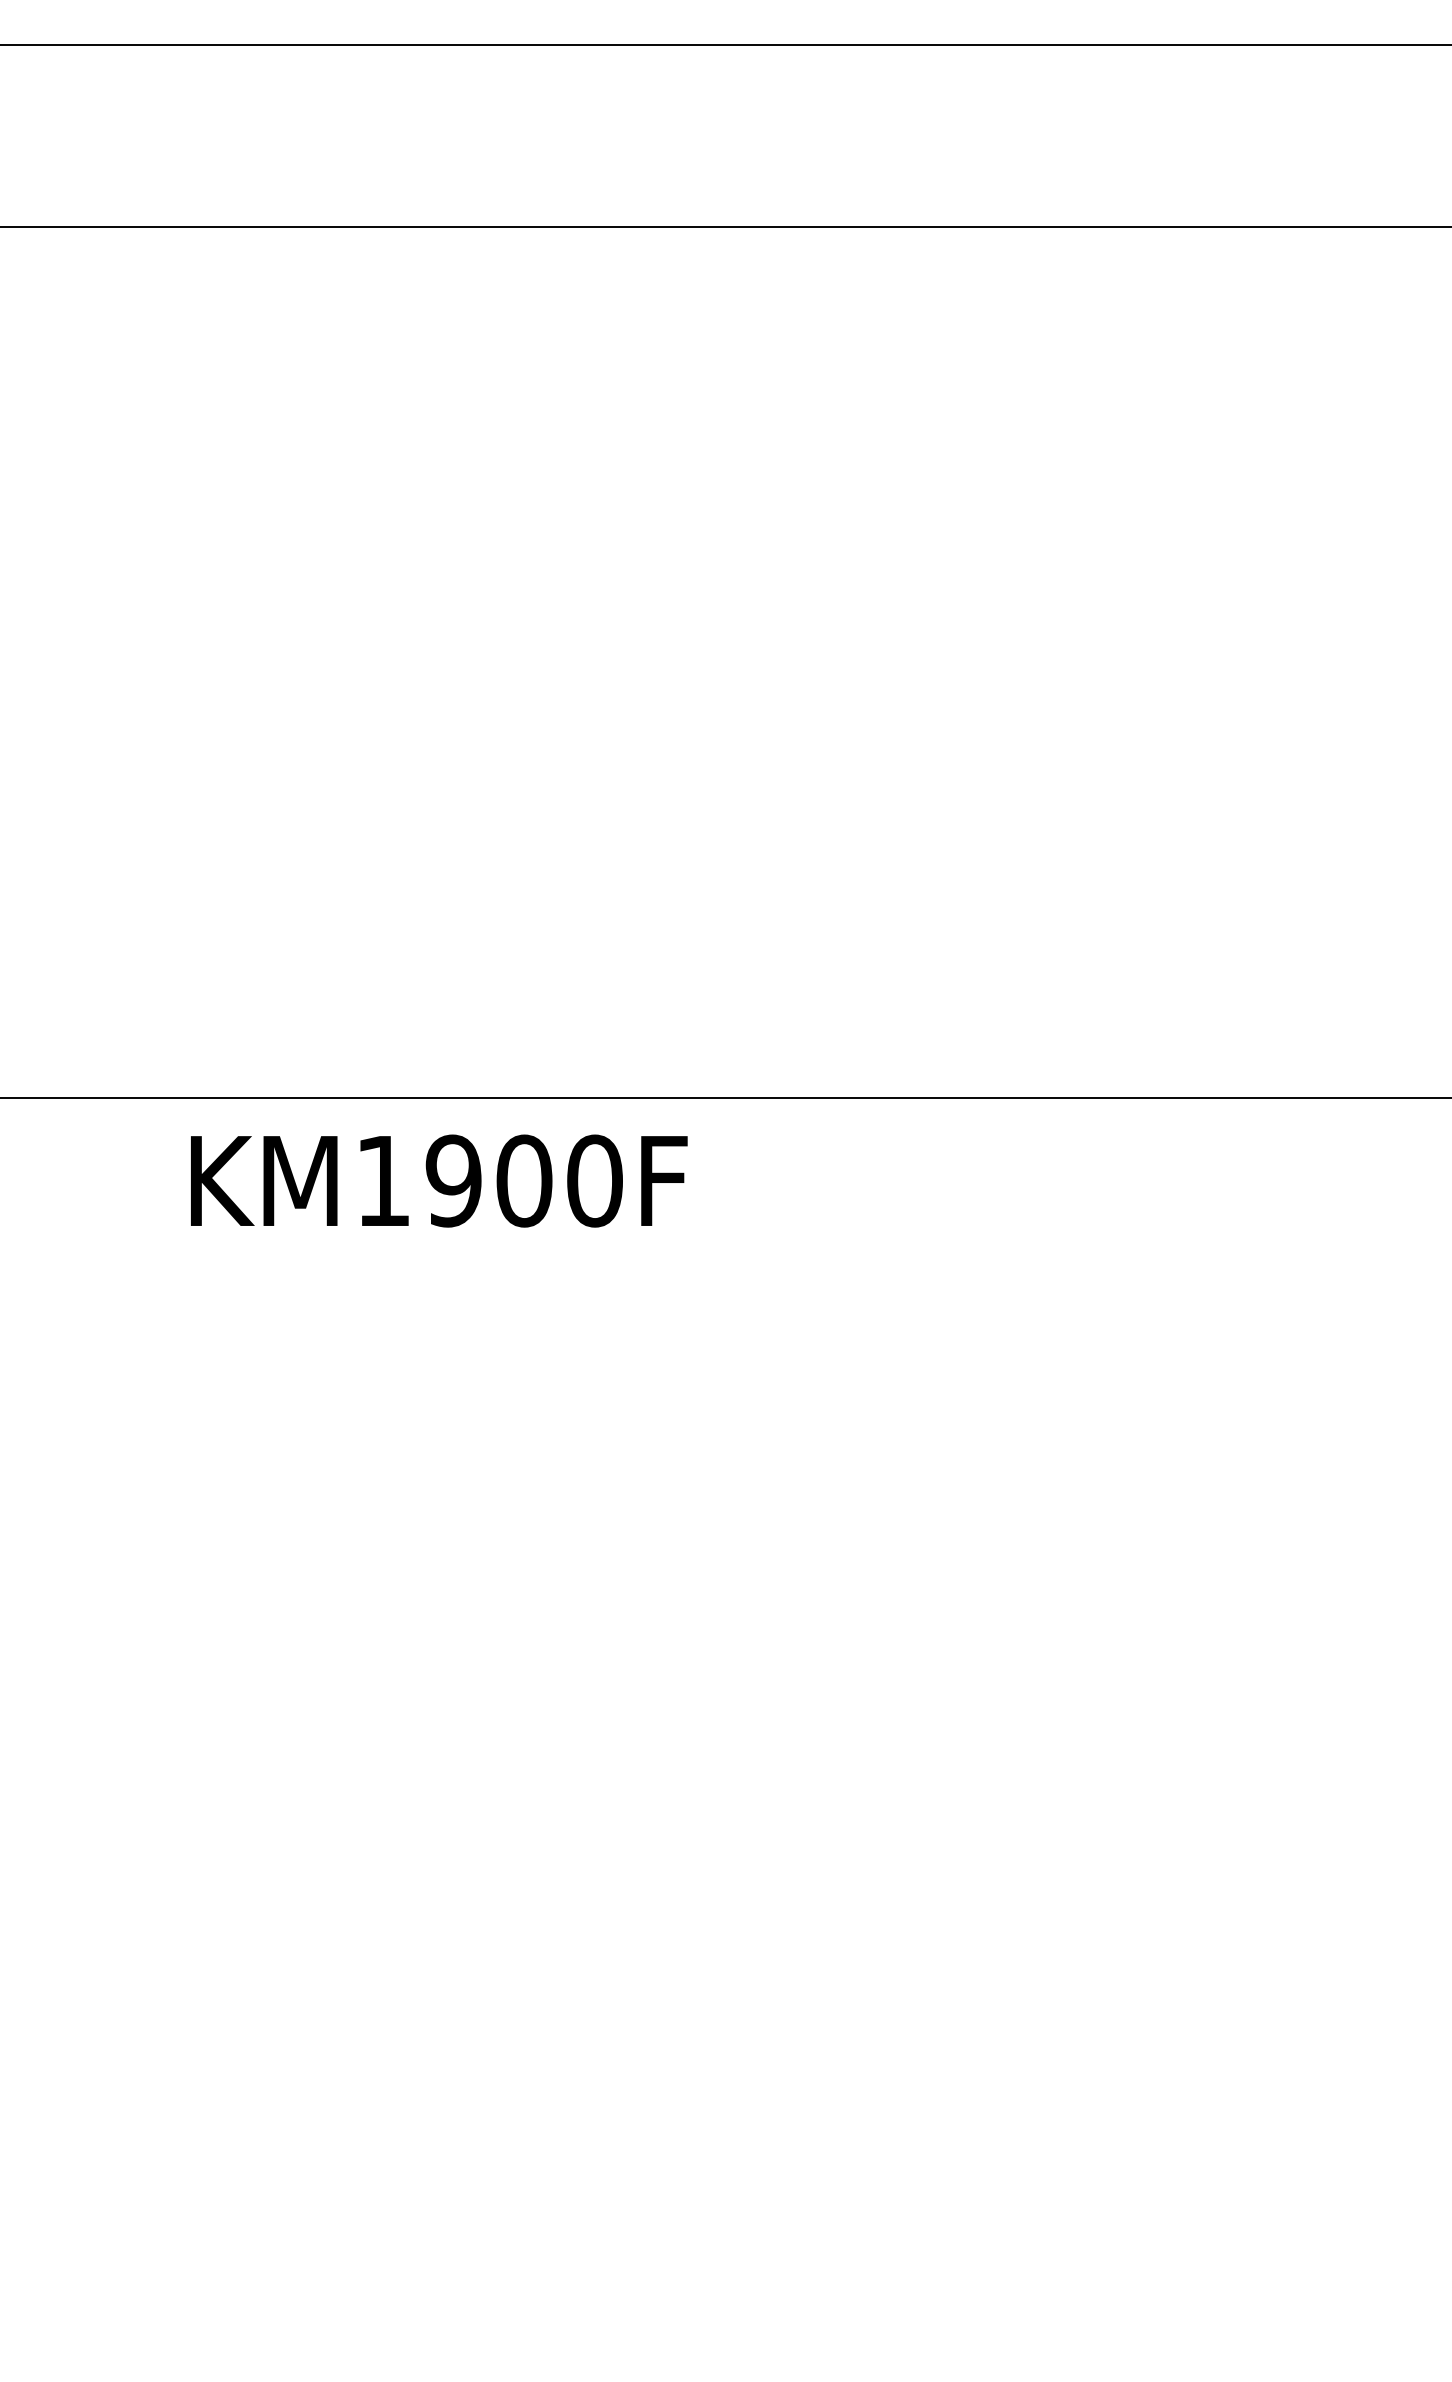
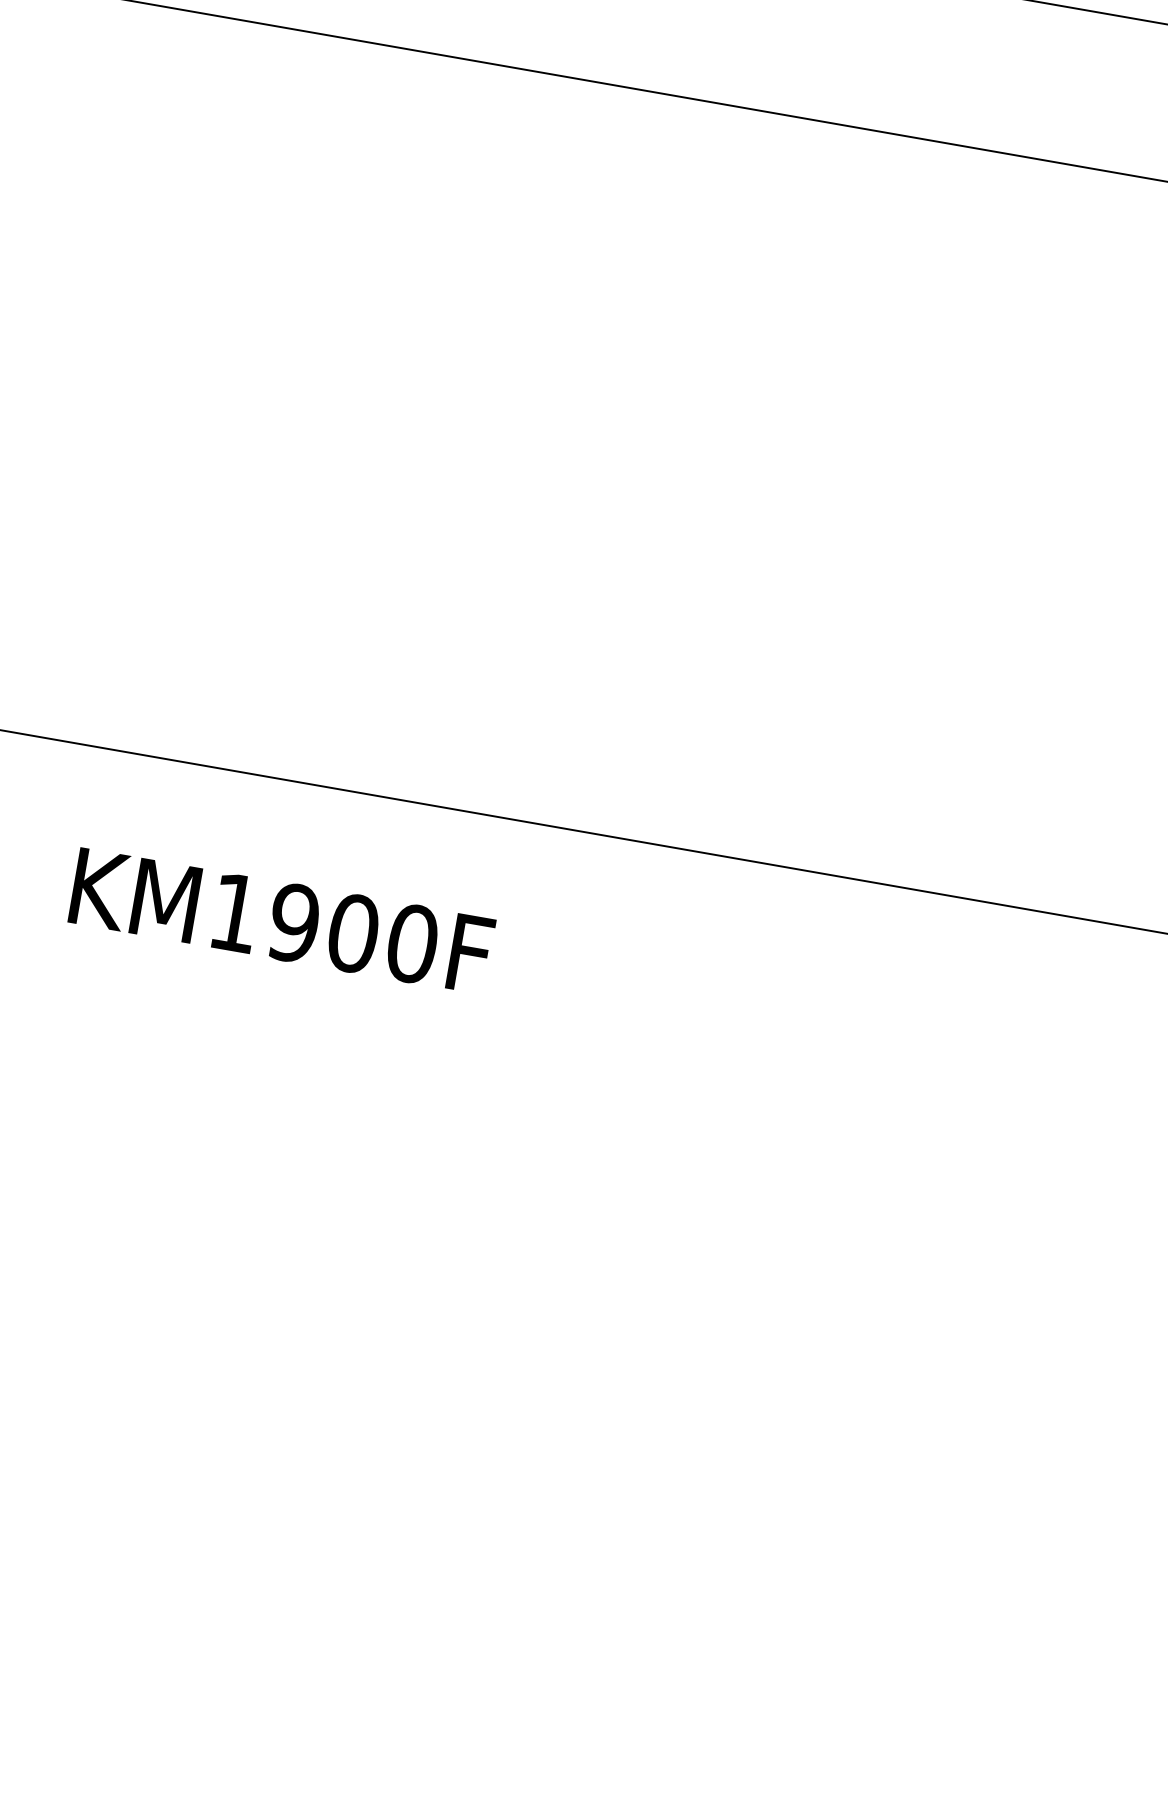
text: (439, 1180) -> (282, 920), moved

